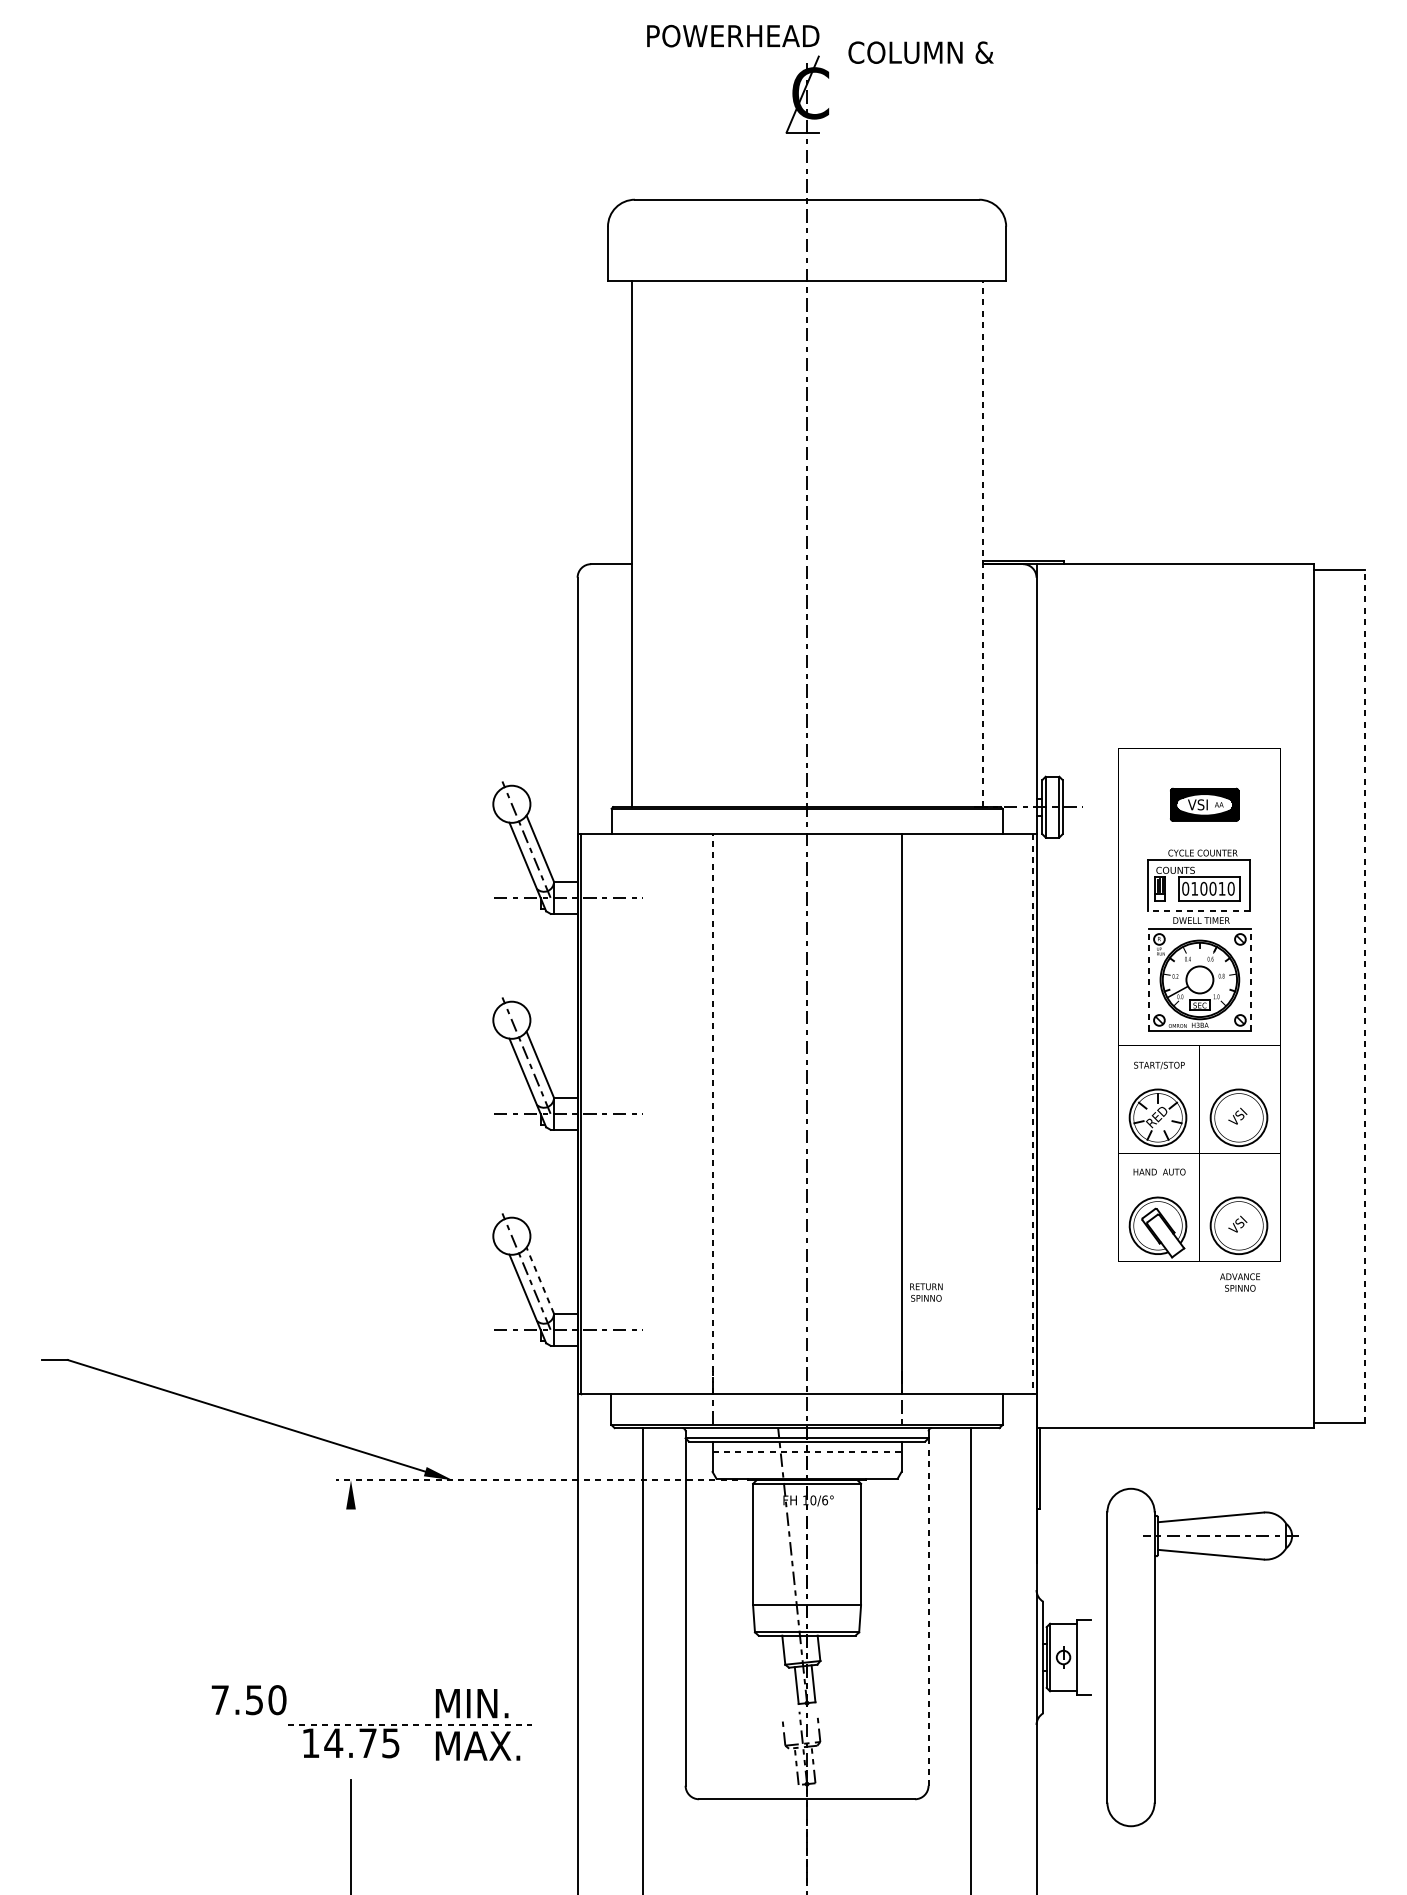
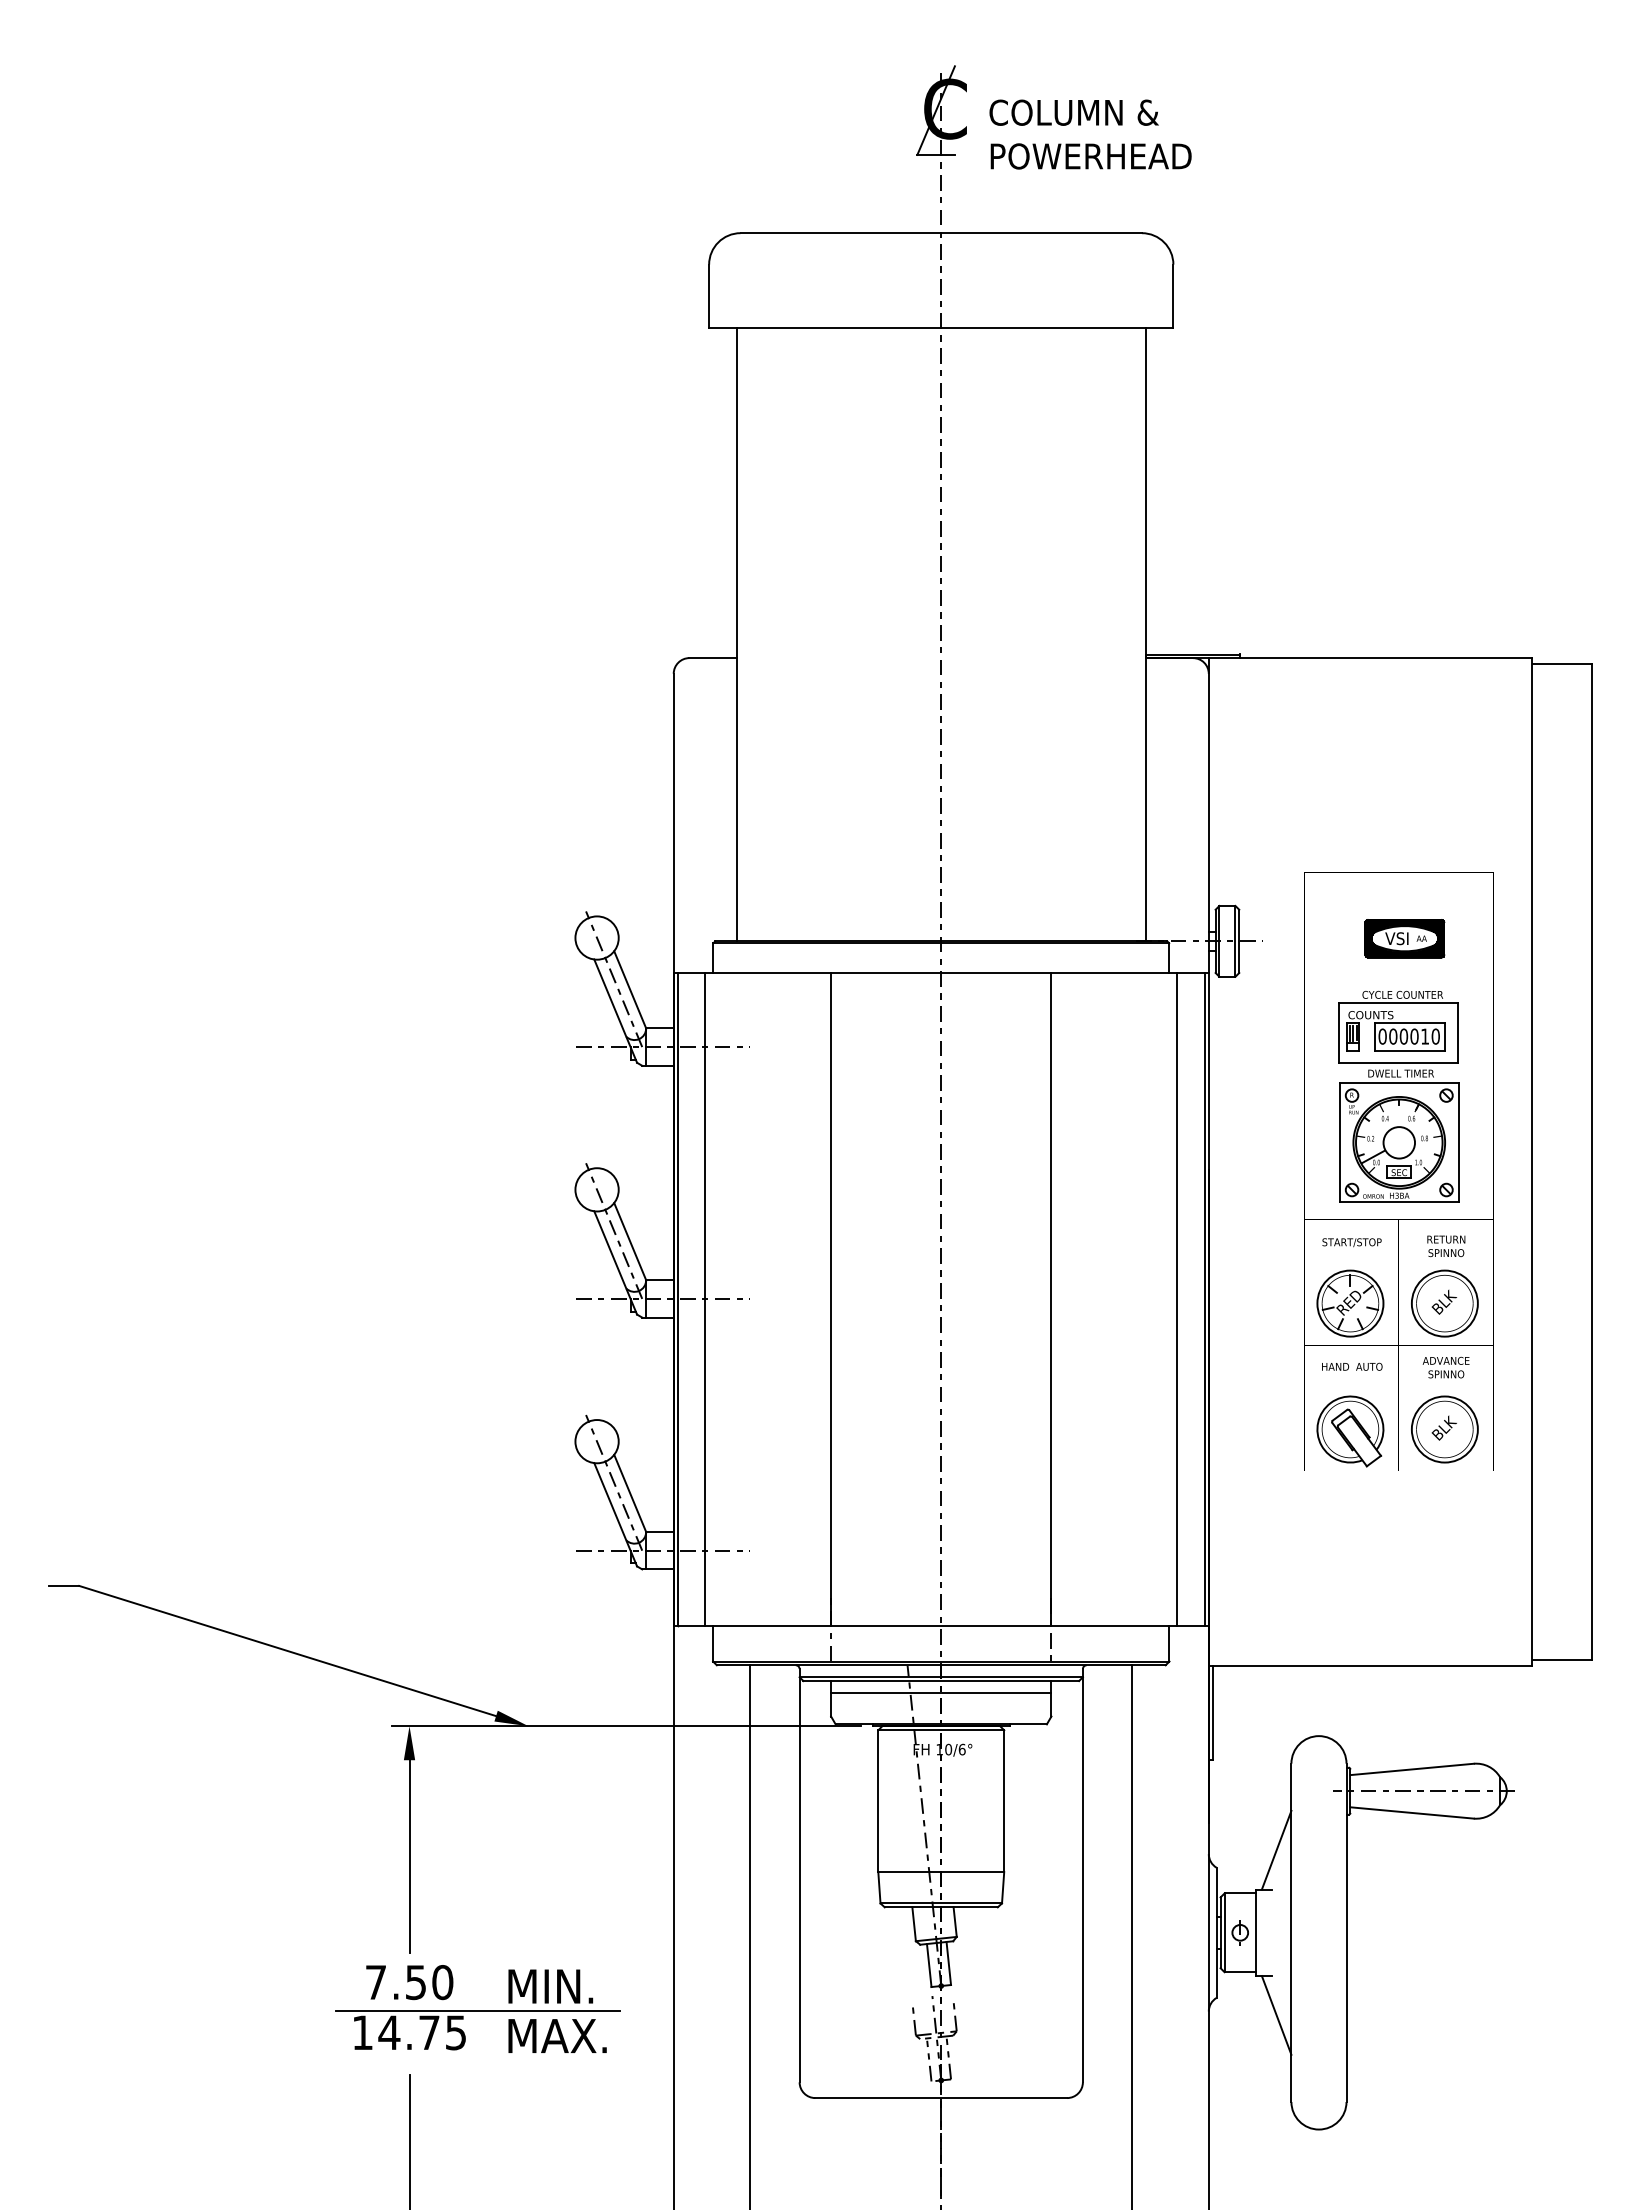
text: (732, 36) -> (1090, 156), moved
text: (920, 52) -> (1073, 112), moved
line: (982, 543) -> (1145, 634), dashed -> solid
text: (1194, 888) -> (1393, 1036), 010010 -> 000010
line: (1198, 911) -> (1397, 1062), dashed -> solid
line: (1148, 979) -> (1339, 1142), dashed -> solid
line: (1250, 979) -> (1458, 1142), dashed -> solid
line: (1364, 996) -> (1591, 1162), dashed -> solid
line: (604, 1113) -> (705, 1298), added
line: (1009, 1113) -> (1177, 1298), added
line: (712, 1114) -> (831, 1299), dashed -> solid
line: (1032, 1114) -> (1204, 1299), dashed -> solid
text: (1238, 1116) -> (1444, 1301), VSI -> BLK
text: (1237, 1224) -> (1443, 1427), VSI -> BLK
line: (540, 1280) -> (630, 1493), dashed -> solid
text: (1239, 1282) -> (1445, 1367), moved
text: (926, 1292) -> (1446, 1246), moved
line: (807, 1451) -> (941, 1692), dashed -> solid
line: (537, 1480) -> (626, 1726), dashed -> solid
line: (1094, 1586) -> (1276, 1849), added
line: (350, 1592) -> (409, 1856), added
line: (928, 1611) -> (1082, 1879), dashed -> solid
text: (248, 1700) -> (409, 1982), moved
line: (410, 1725) -> (478, 2011), dashed -> solid
line: (1094, 1728) -> (1276, 2015), added

